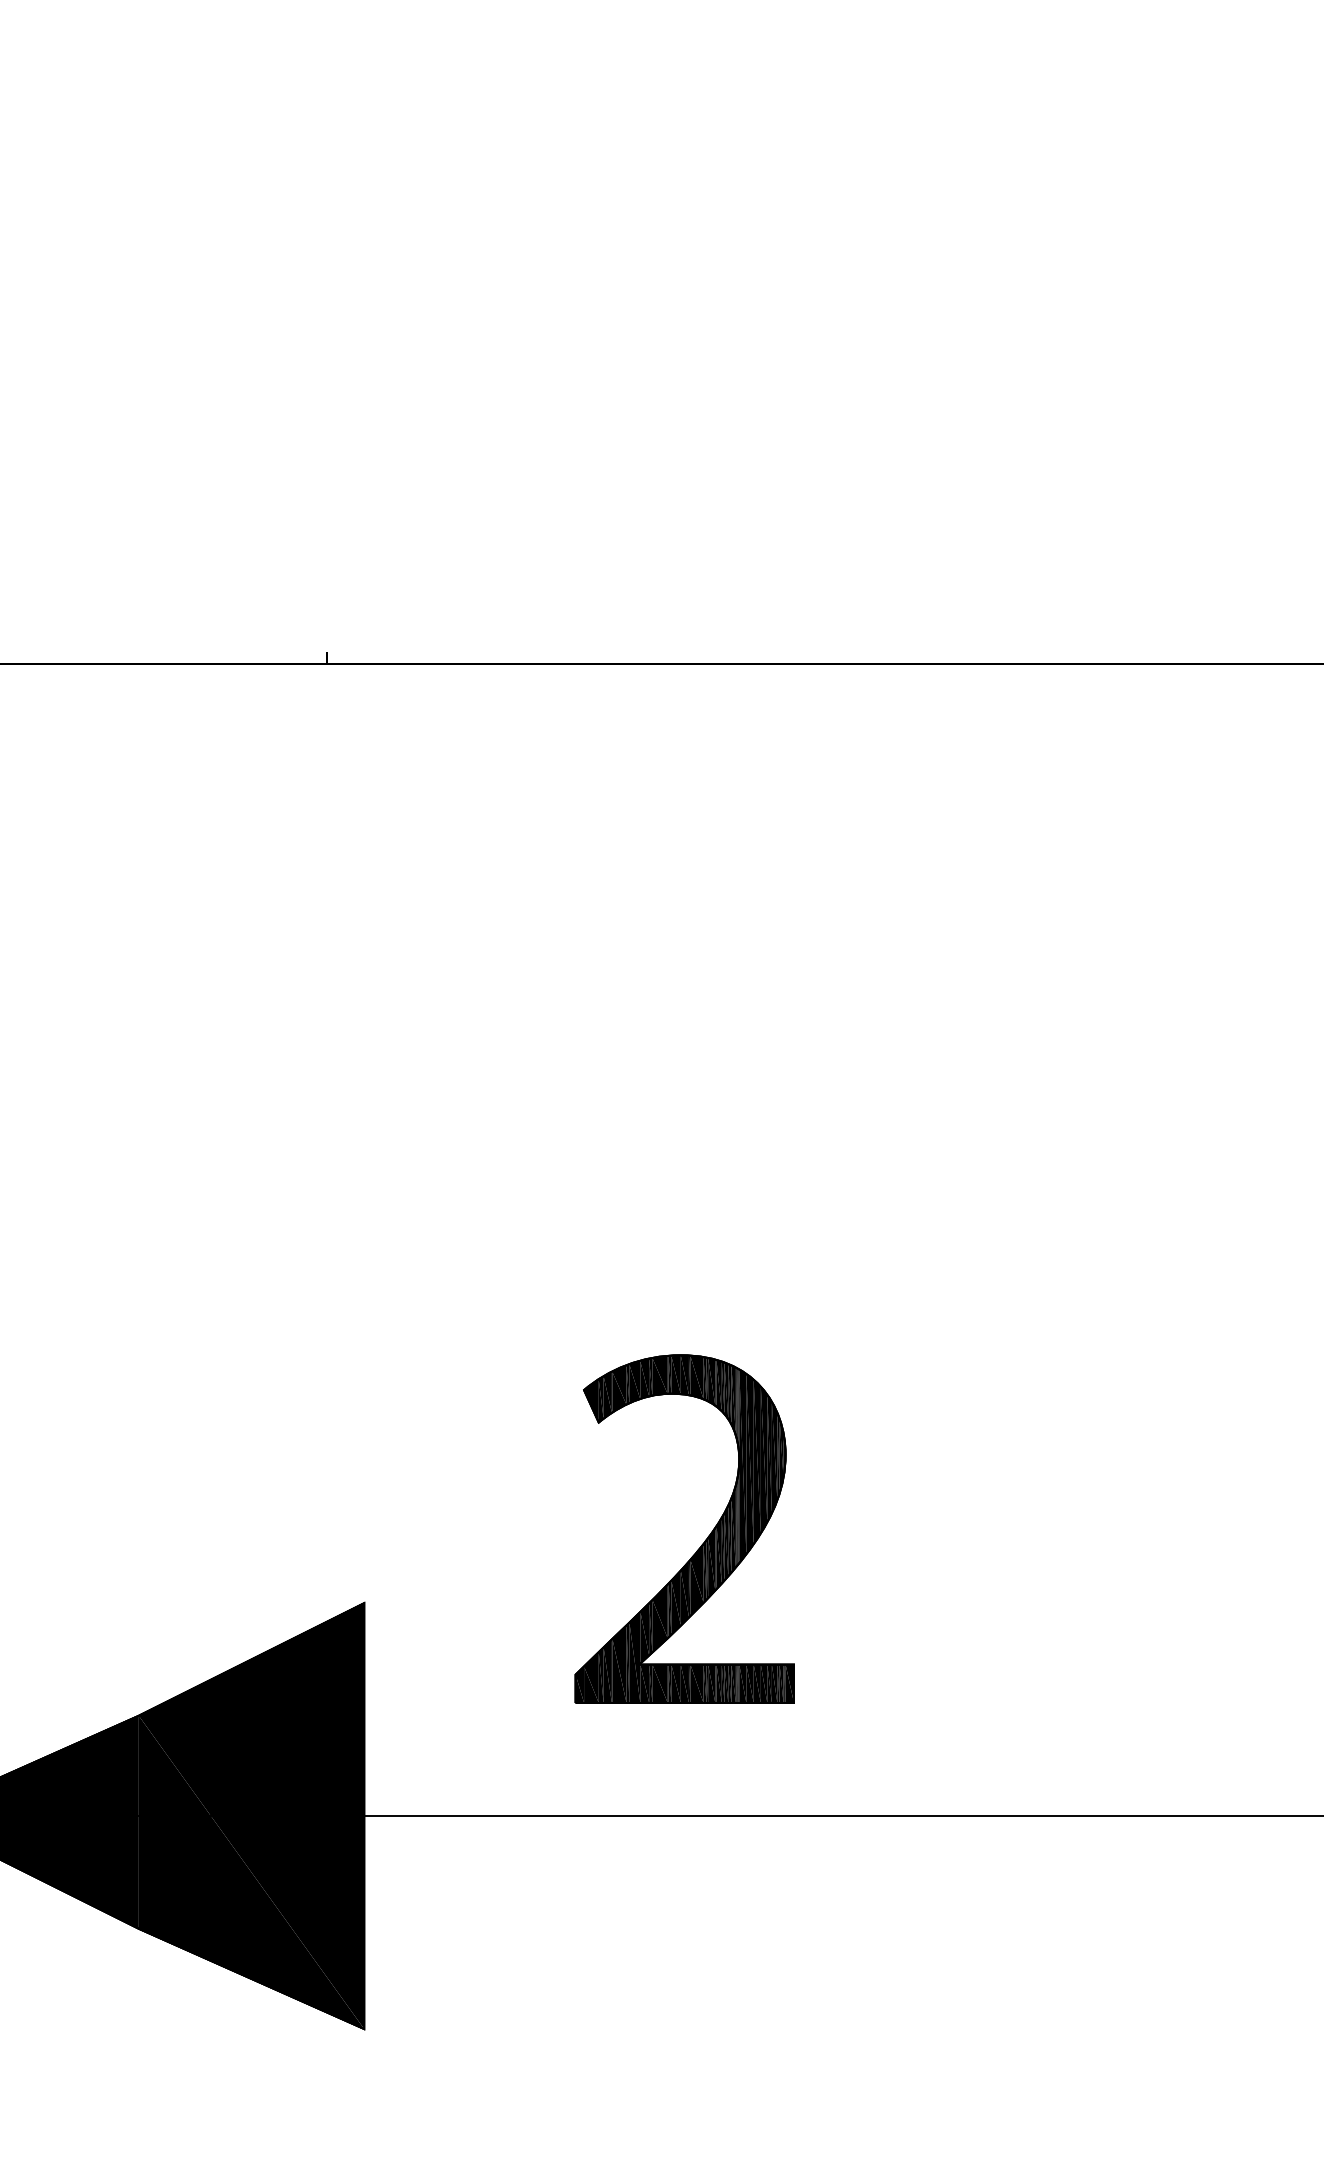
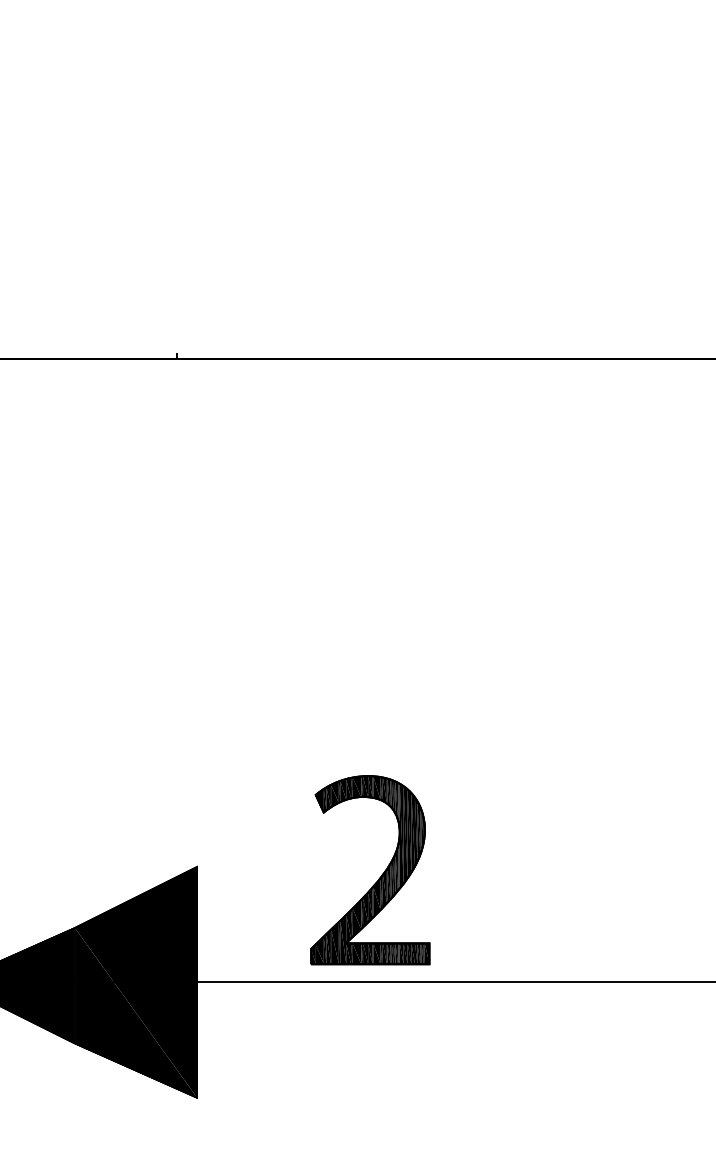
part: (699, 1544) -> (378, 878), moved

